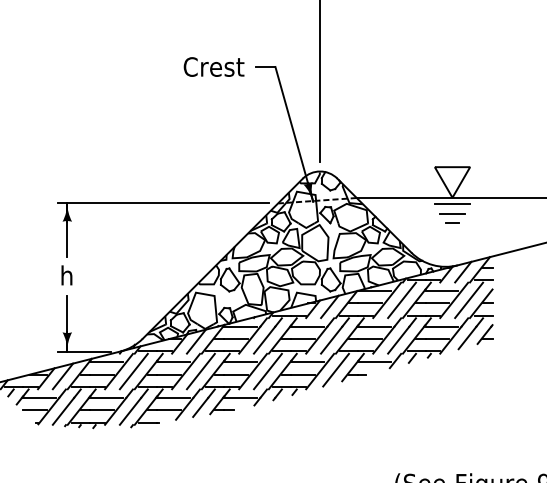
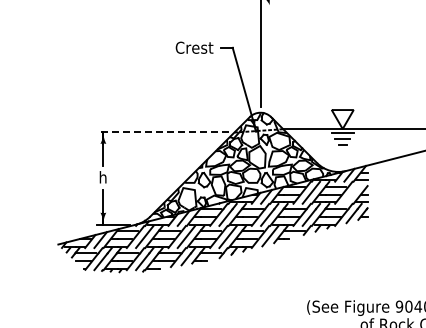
line: (164, 203) -> (163, 132), solid -> dashed
line: (468, 299) -> (352, 192), removed

